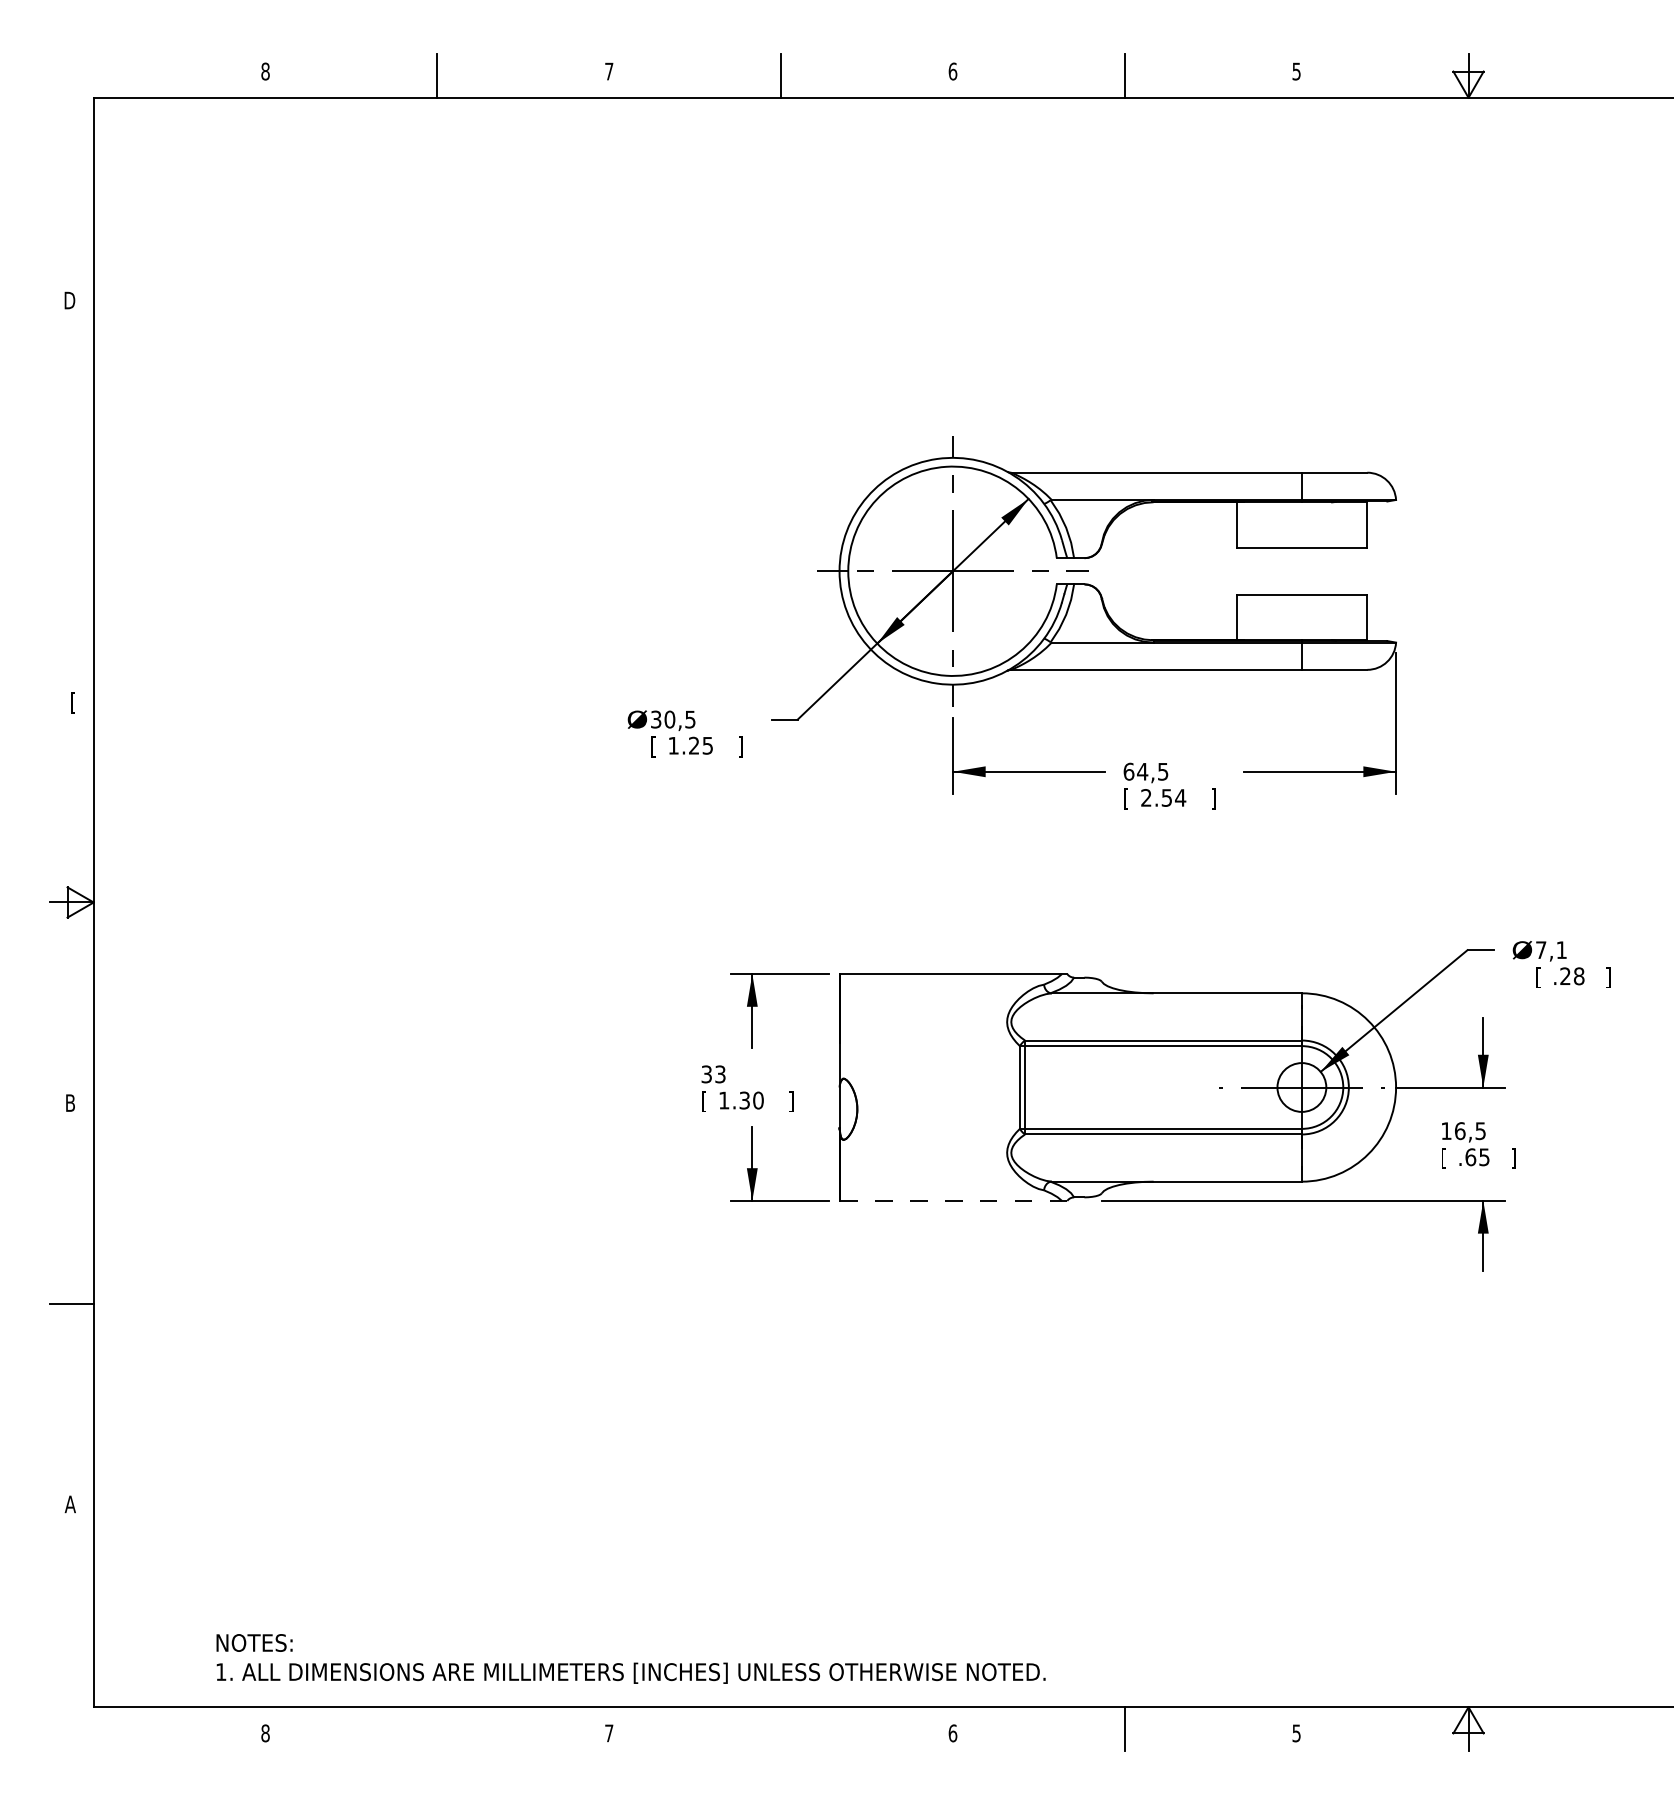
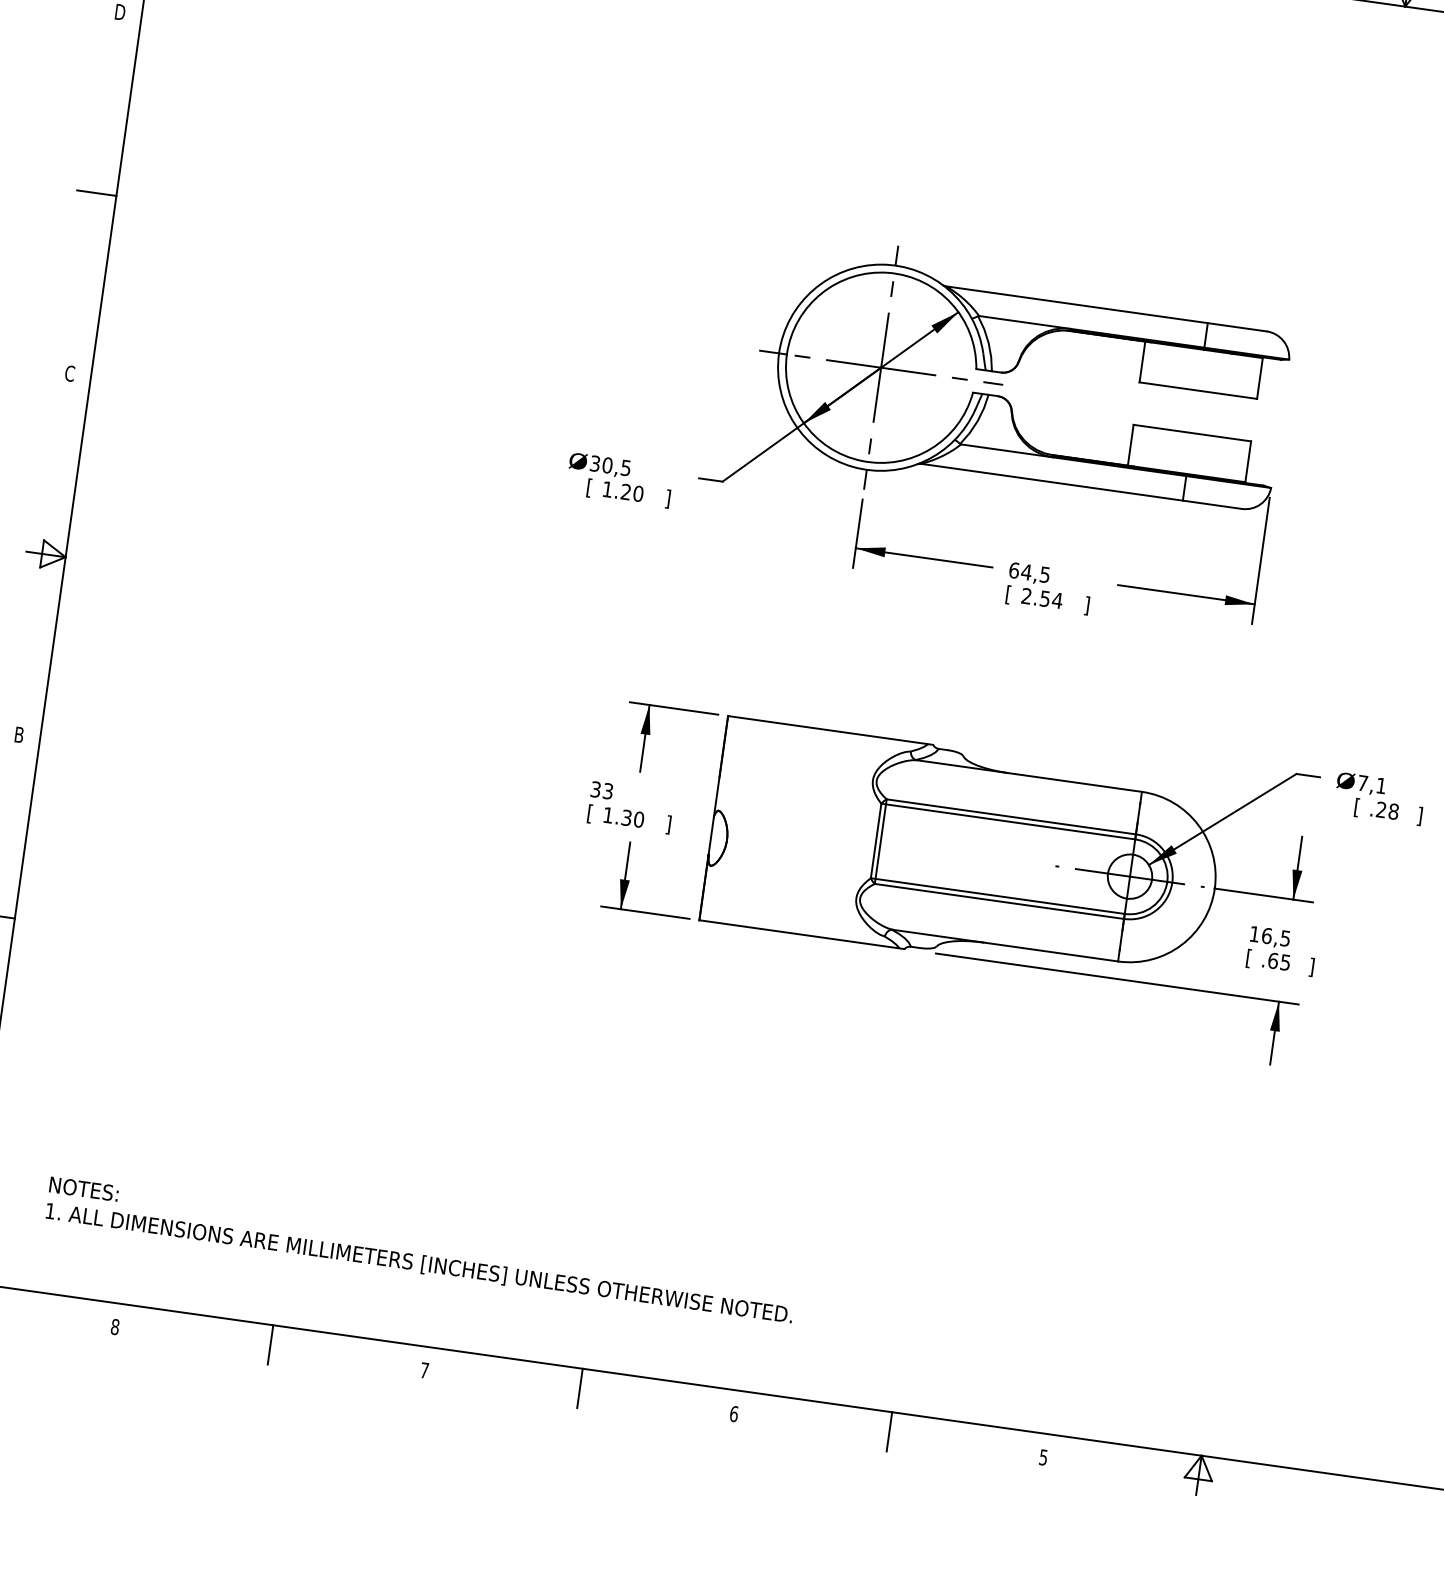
line: (71, 501) -> (96, 193), added
text: (70, 702) -> (70, 374), [ -> C
text: (707, 745) -> (638, 493), 1.25 -> 1.20
line: (953, 1200) -> (802, 934), dashed -> solid
text: (630, 1658) -> (420, 1250), moved
line: (437, 1728) -> (270, 1344), added
line: (781, 1728) -> (580, 1387), added

